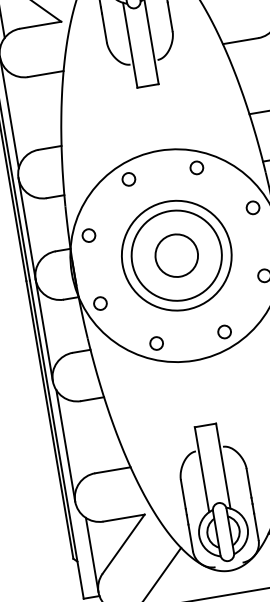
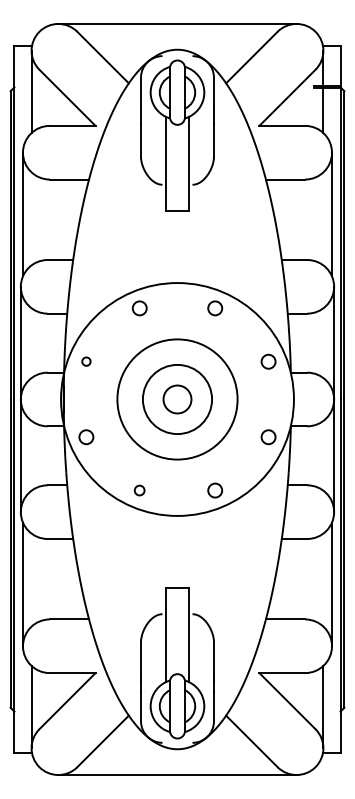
circle: (89, 235) -> (86, 361), size x0.6
circle: (176, 255) -> (177, 399), size x0.6
circle: (176, 255) -> (177, 399), size x0.7
circle: (156, 343) -> (139, 490), size x0.7

